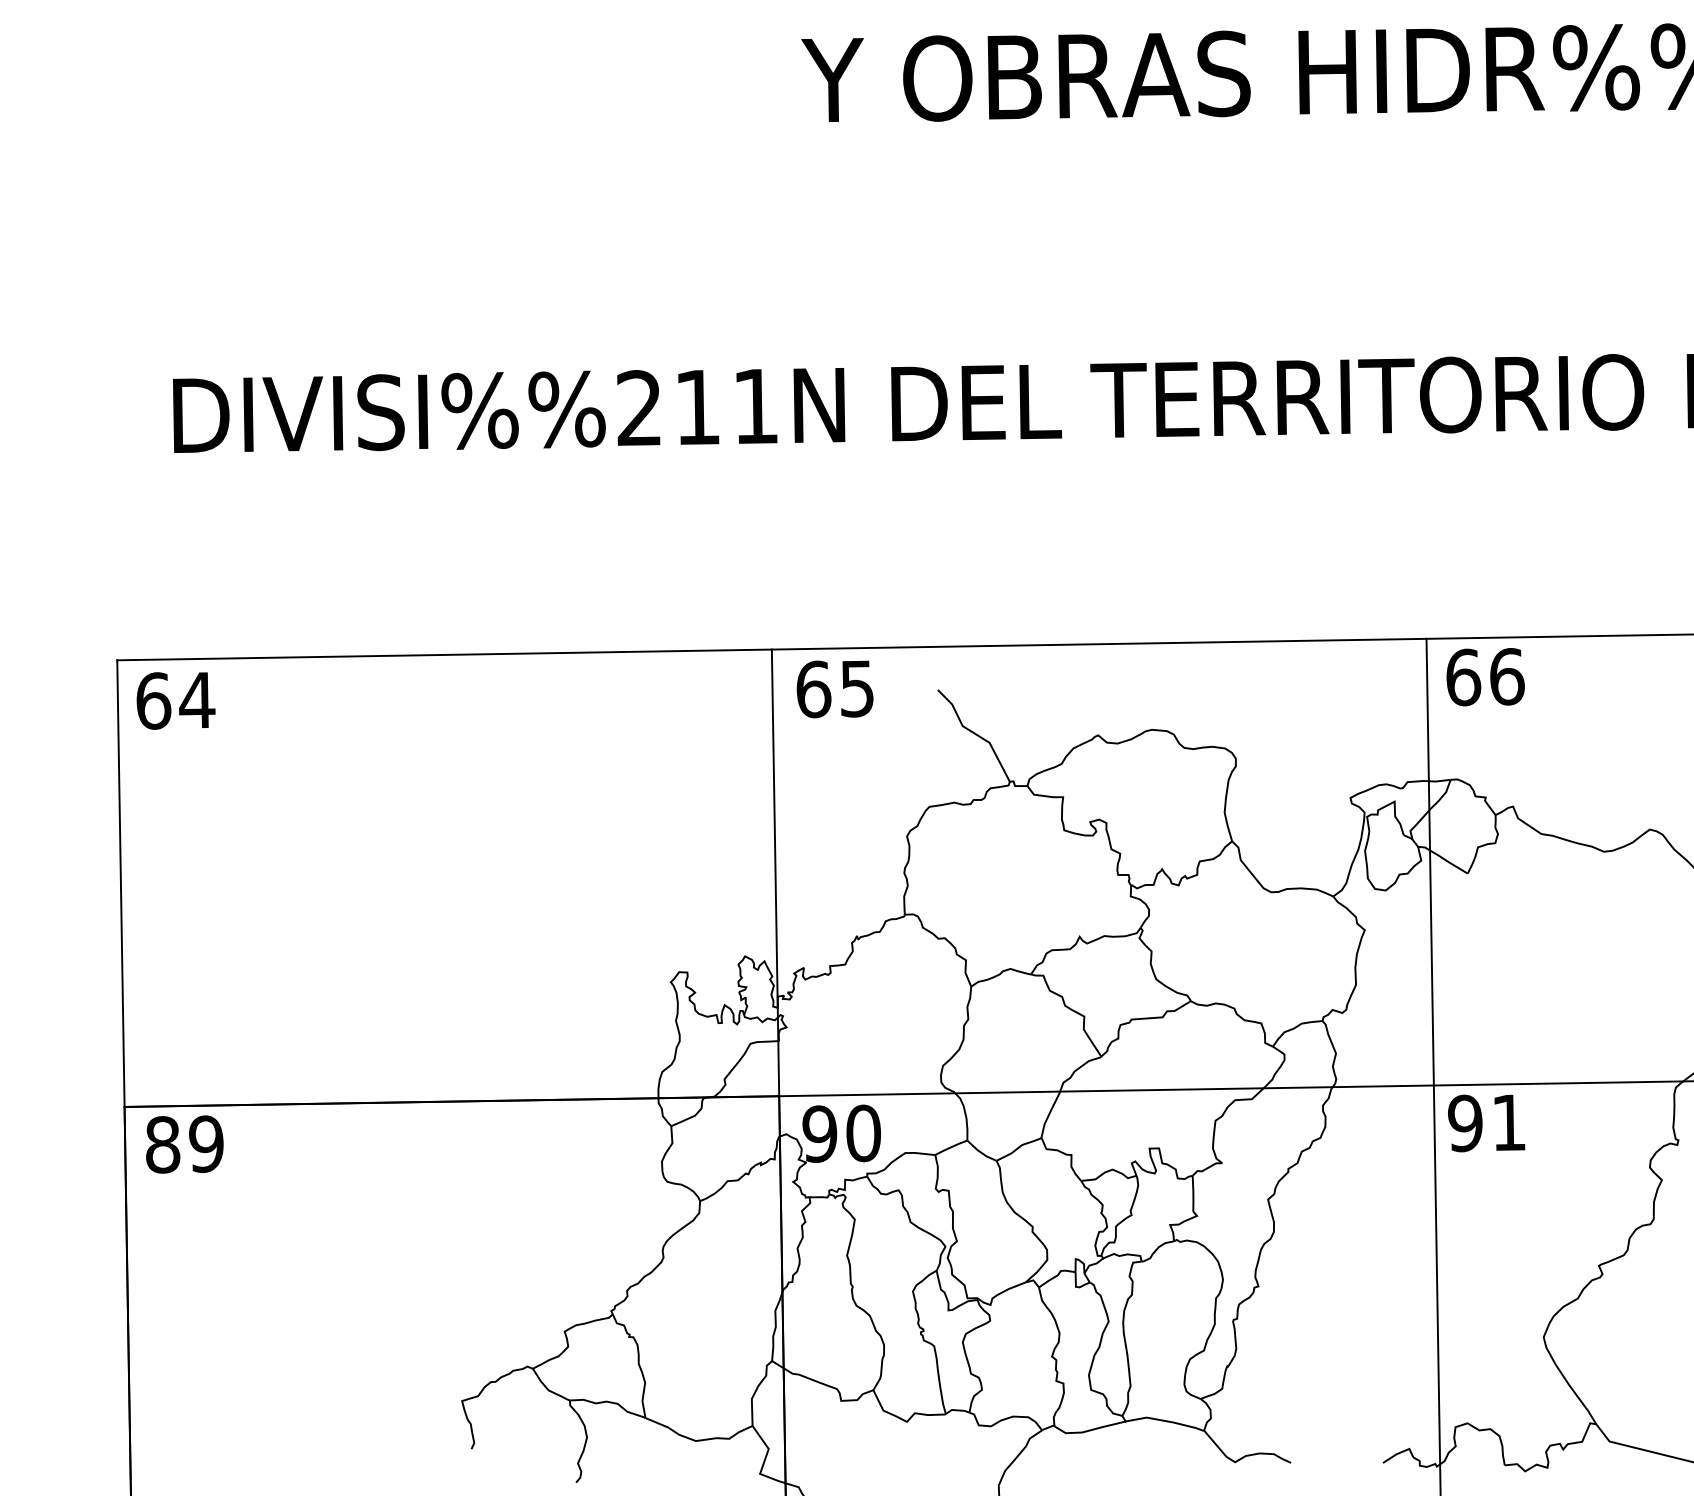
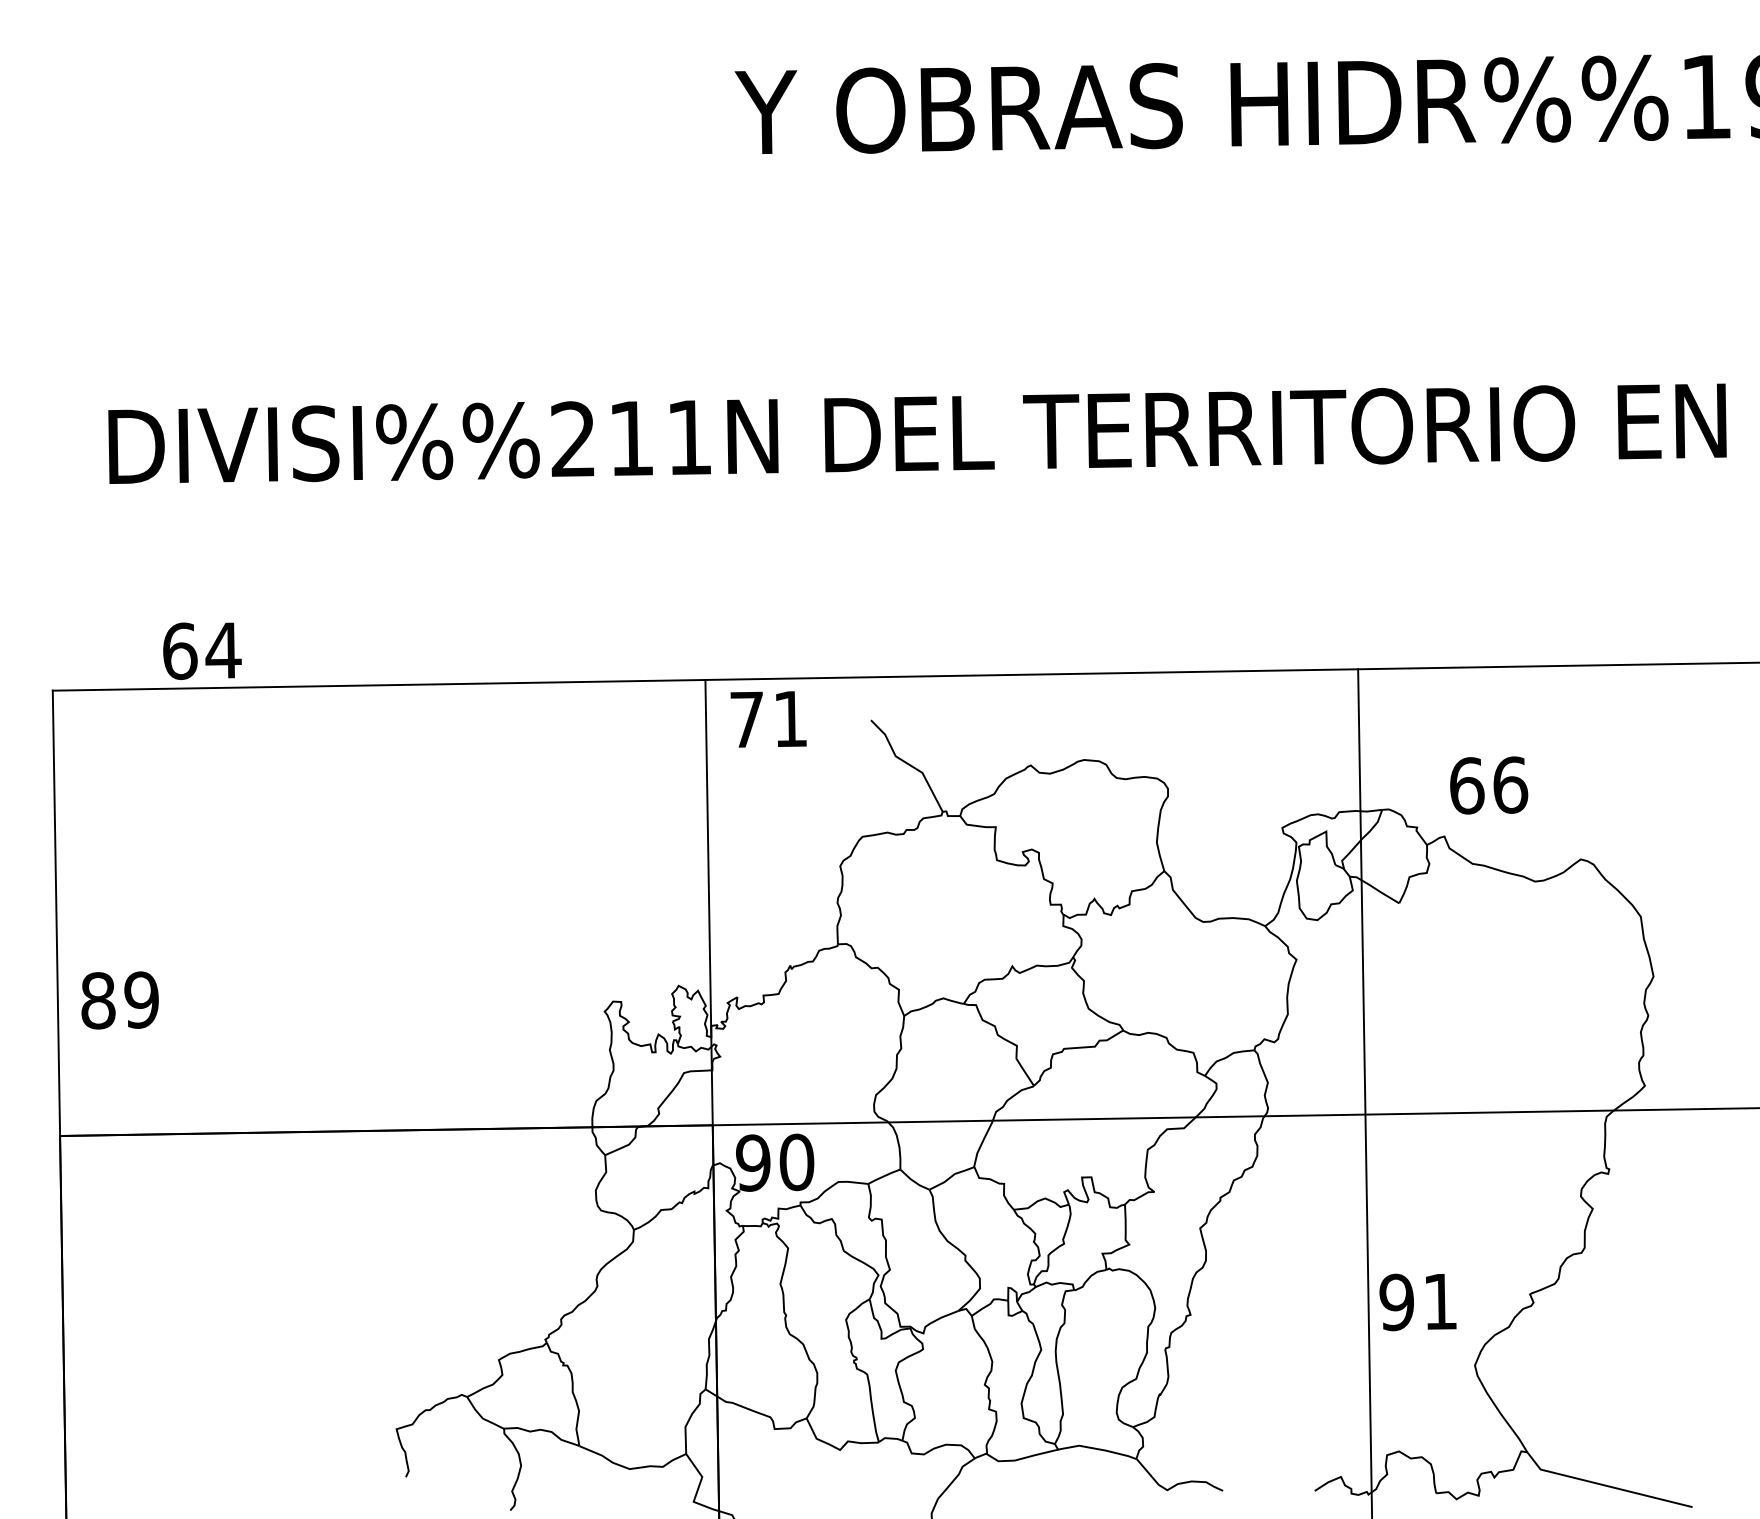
text: (1486, 677) -> (1489, 785), moved
text: (835, 689) -> (768, 719), 65 -> 71
text: (176, 700) -> (202, 650), moved
text: (1486, 1123) -> (1417, 1302), moved
text: (184, 1144) -> (119, 1000), moved

